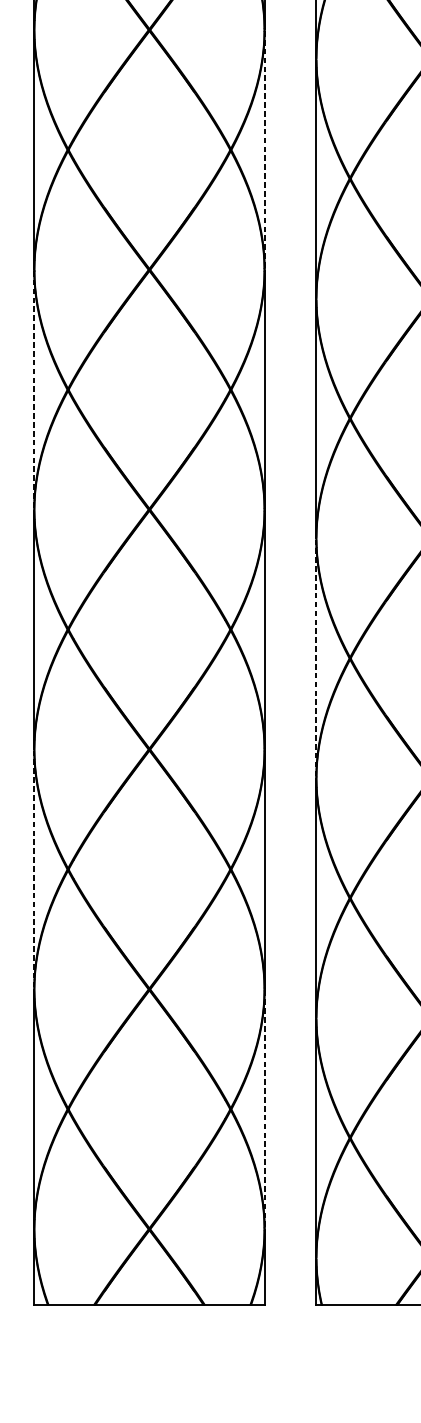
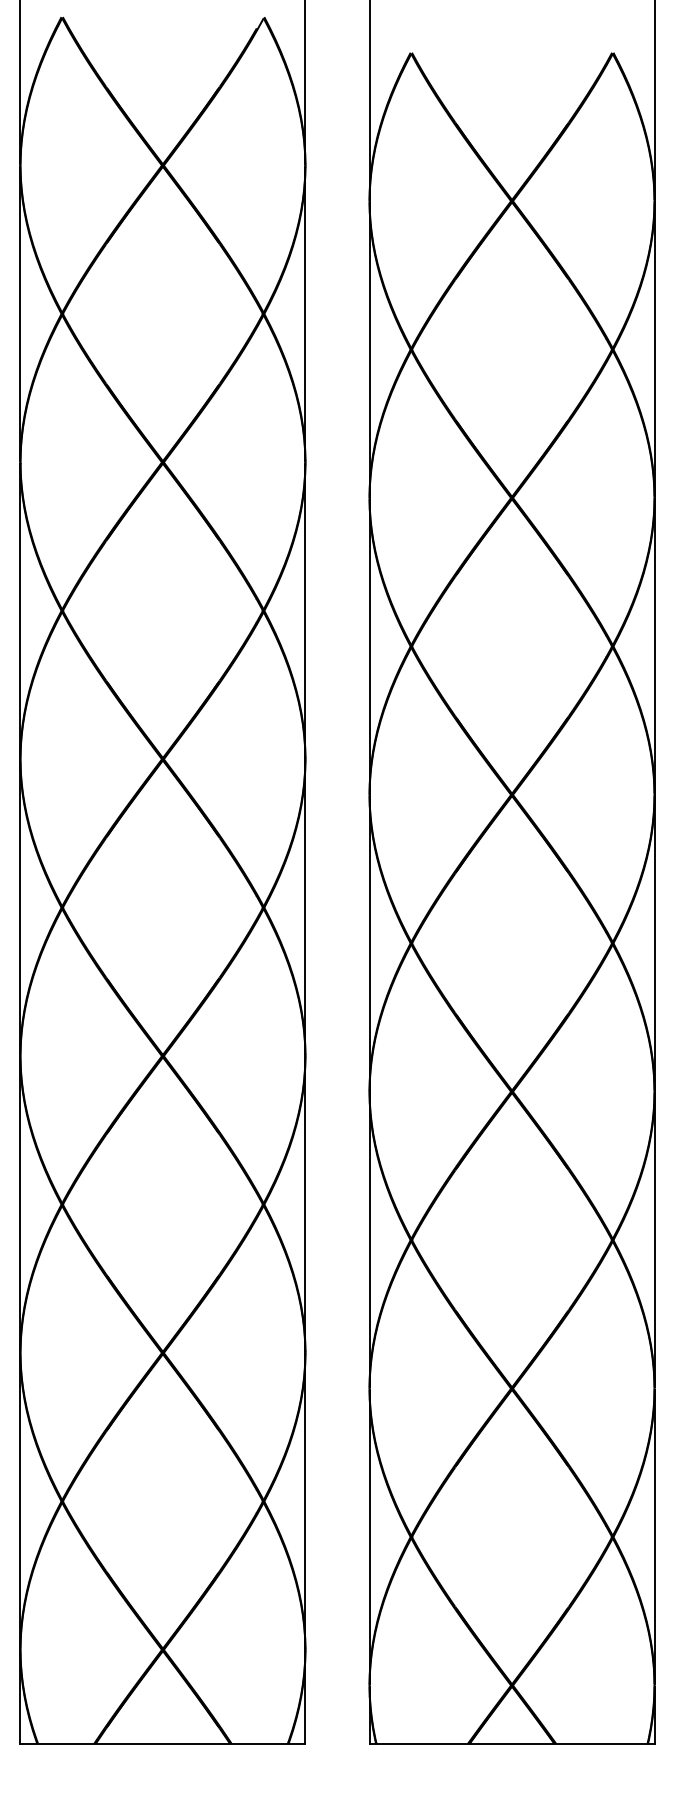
line: (264, 150) -> (305, 314), dashed -> solid
line: (34, 390) -> (20, 611), dashed -> solid
line: (316, 658) -> (369, 943), dashed -> solid
line: (34, 870) -> (20, 1205), dashed -> solid
line: (264, 1109) -> (305, 1501), dashed -> solid

